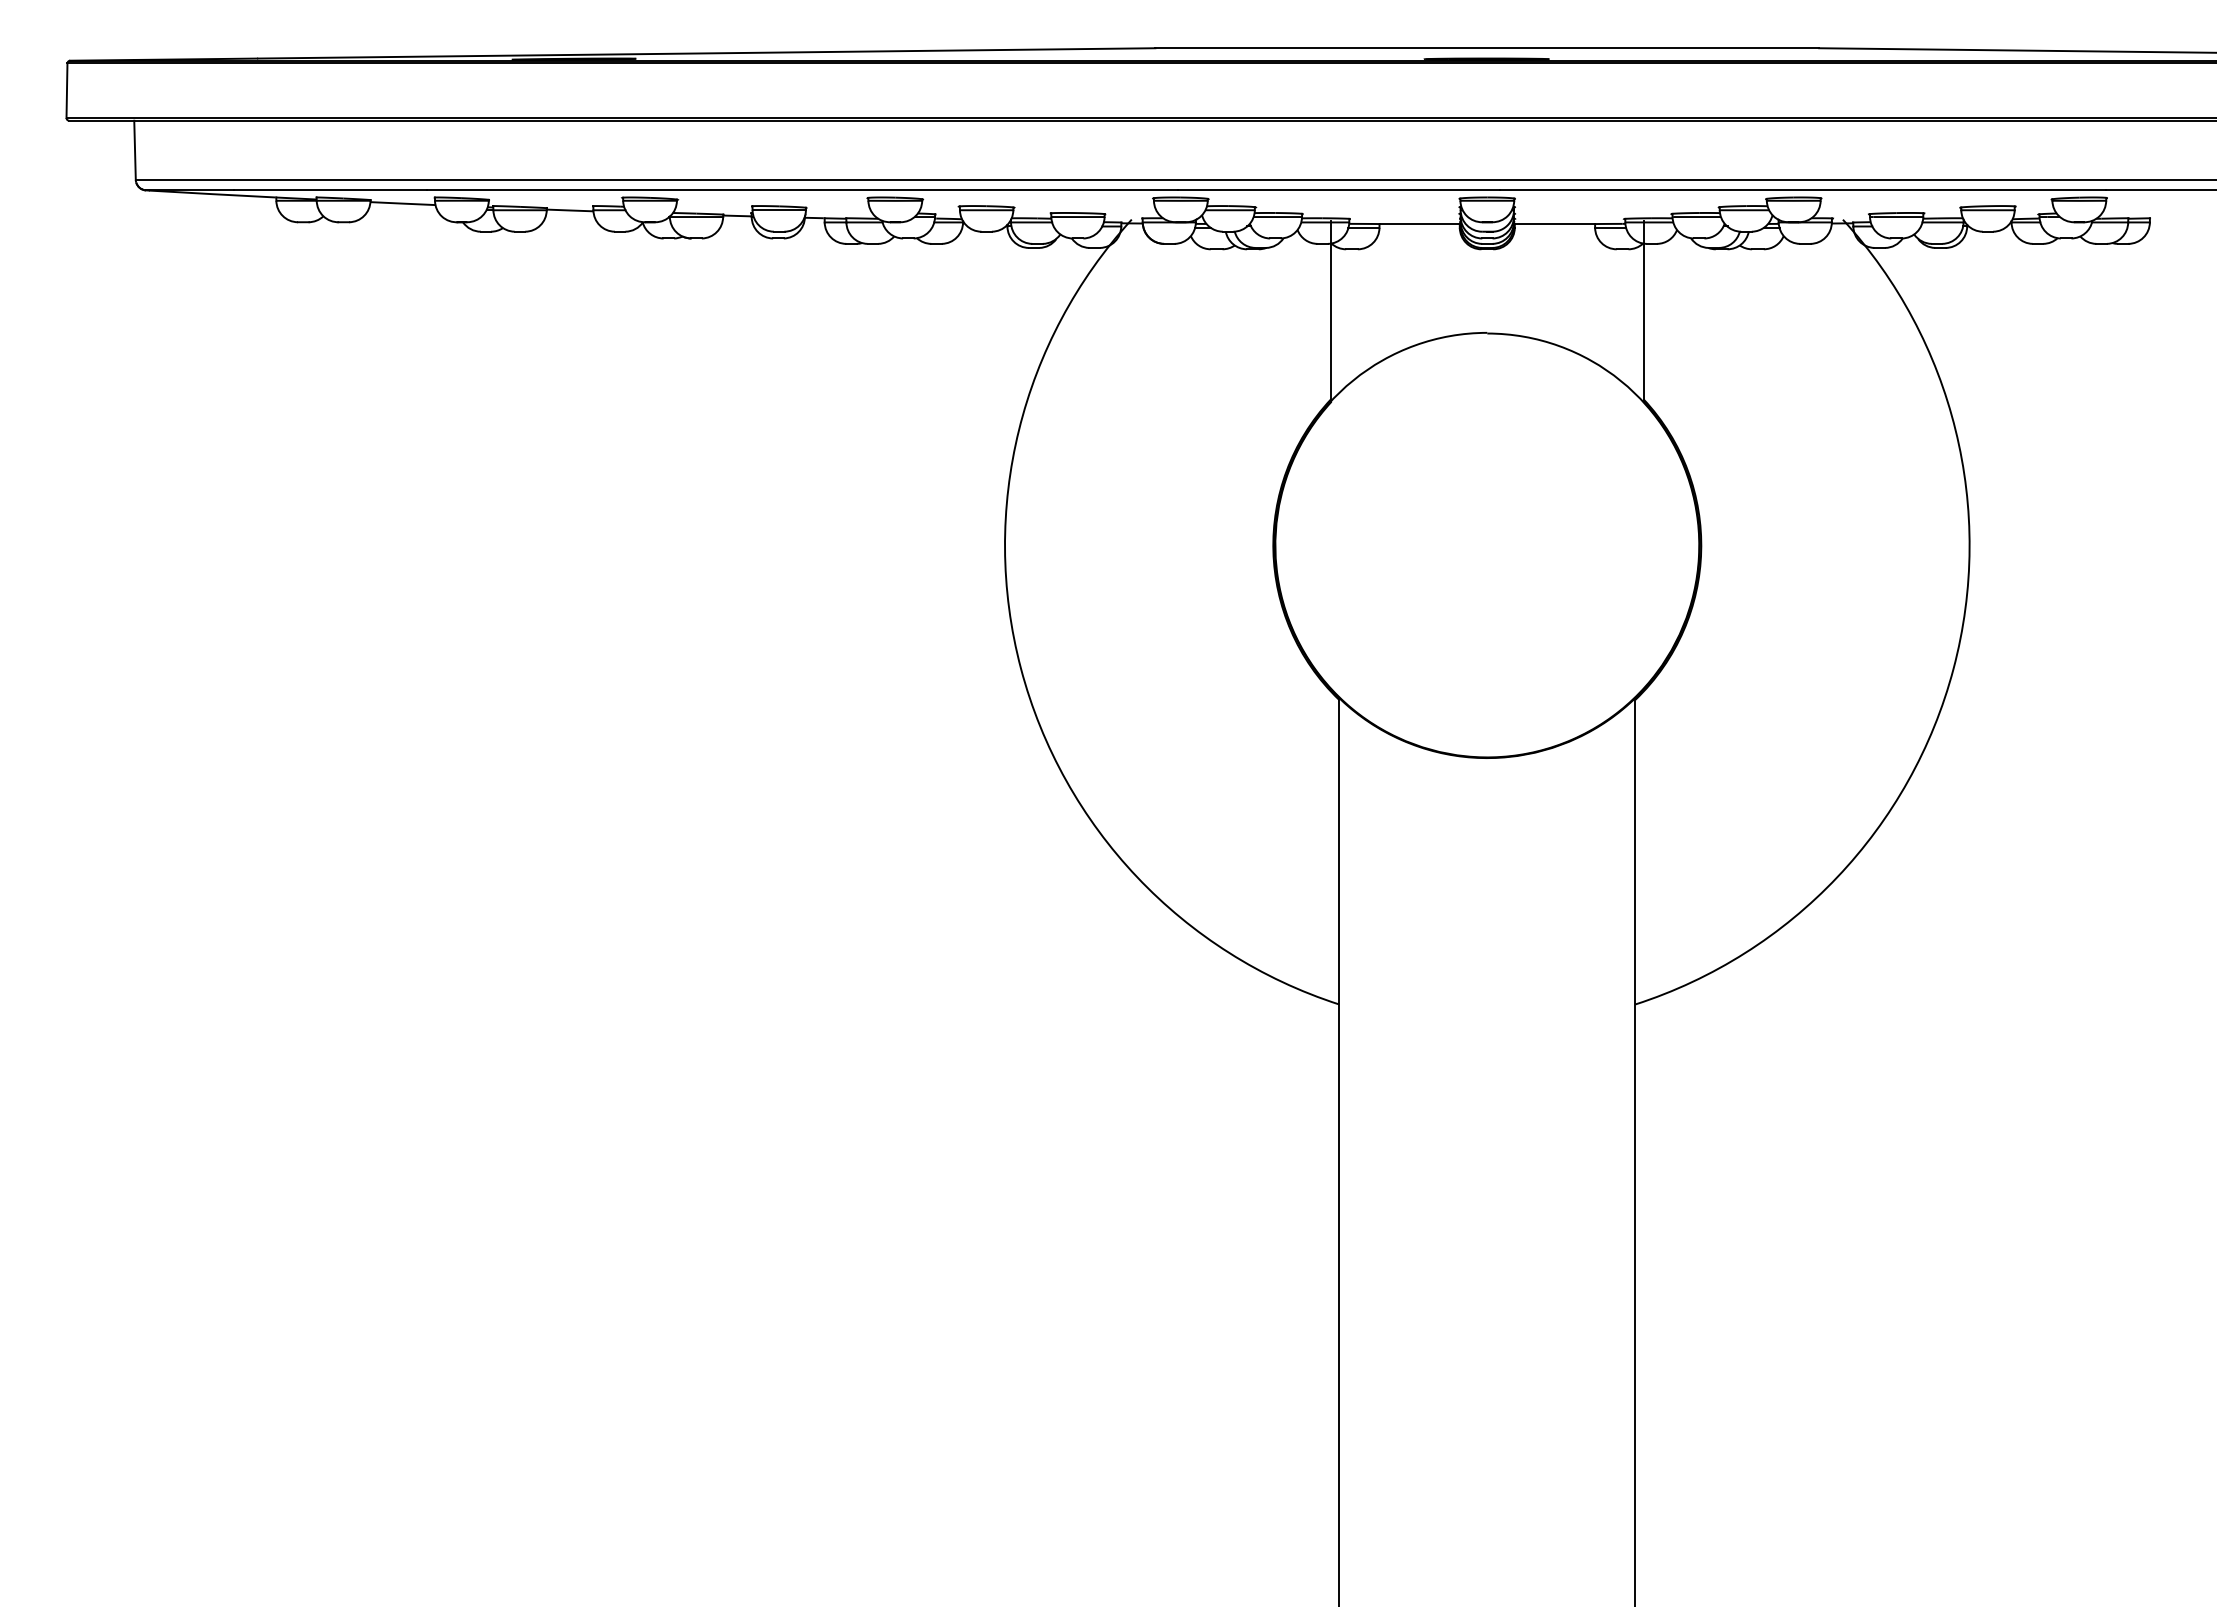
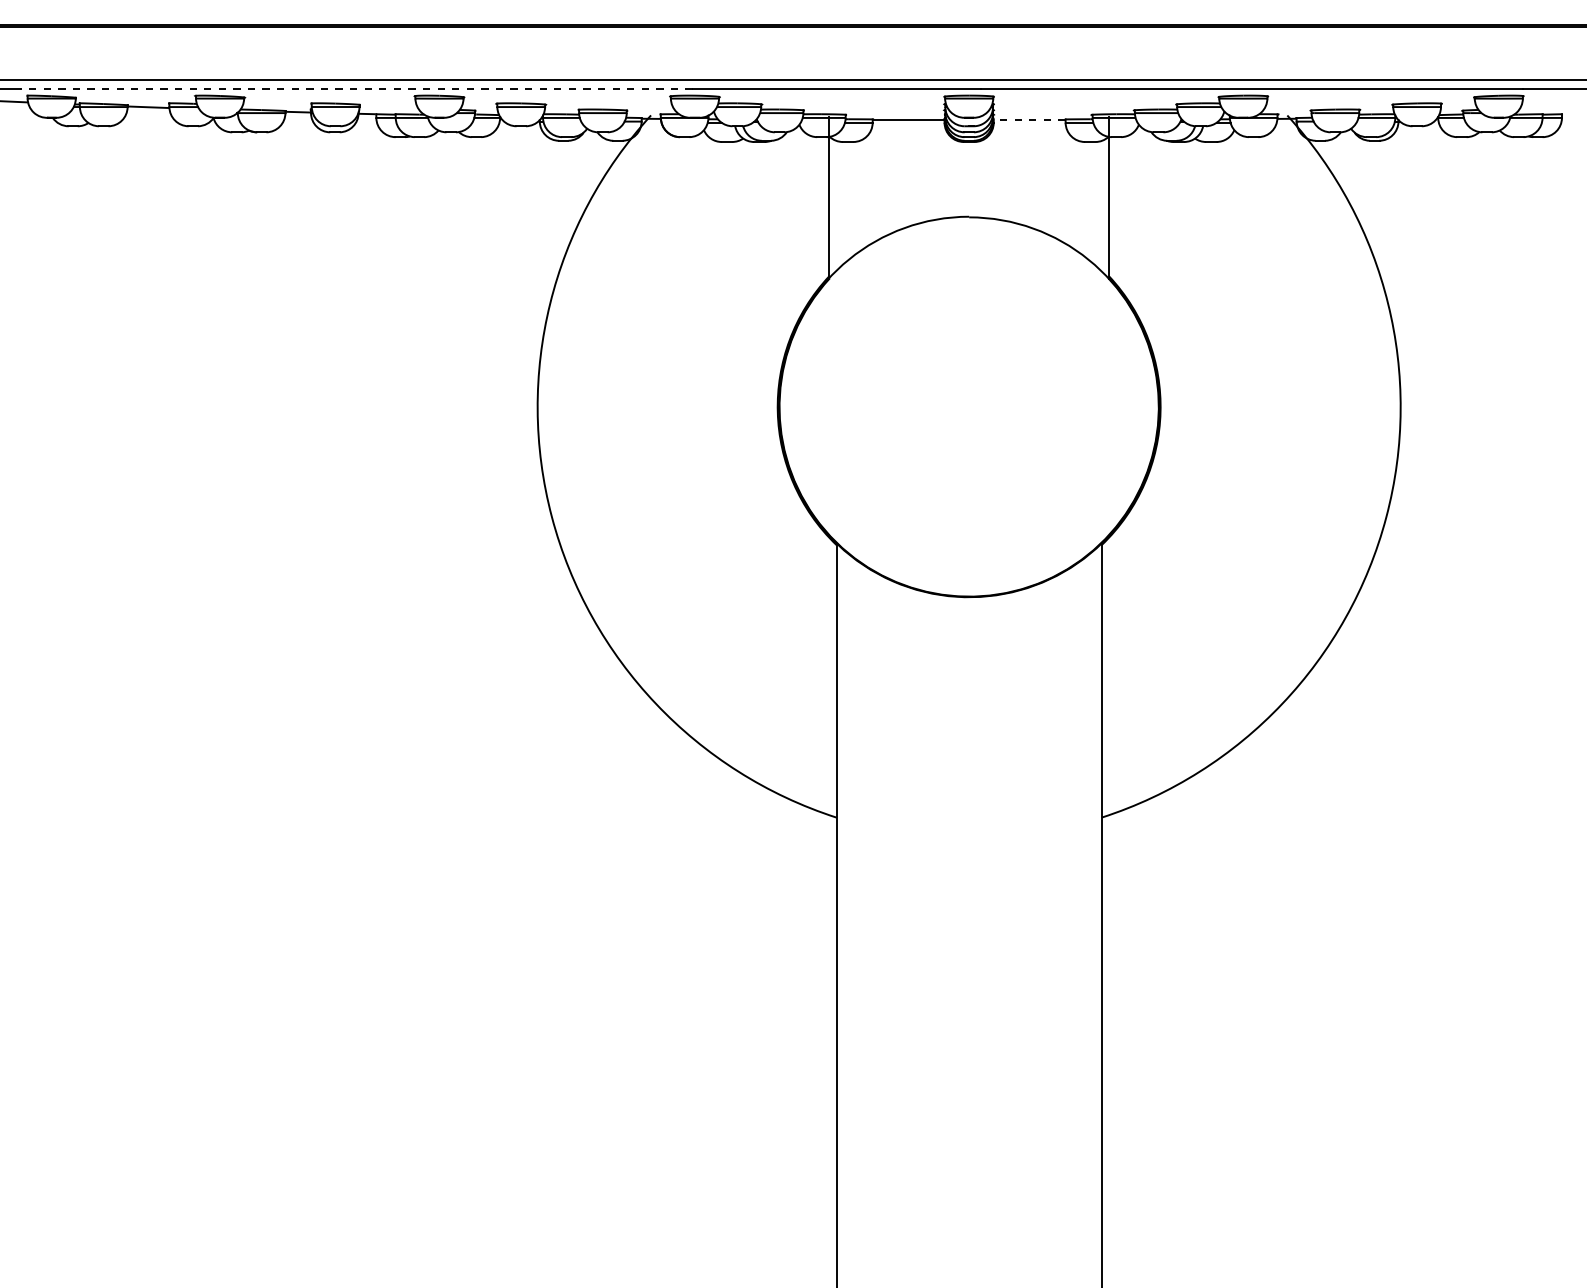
line: (802, 190) -> (356, 89), solid -> dashed
line: (1554, 224) -> (1029, 119), solid -> dashed

